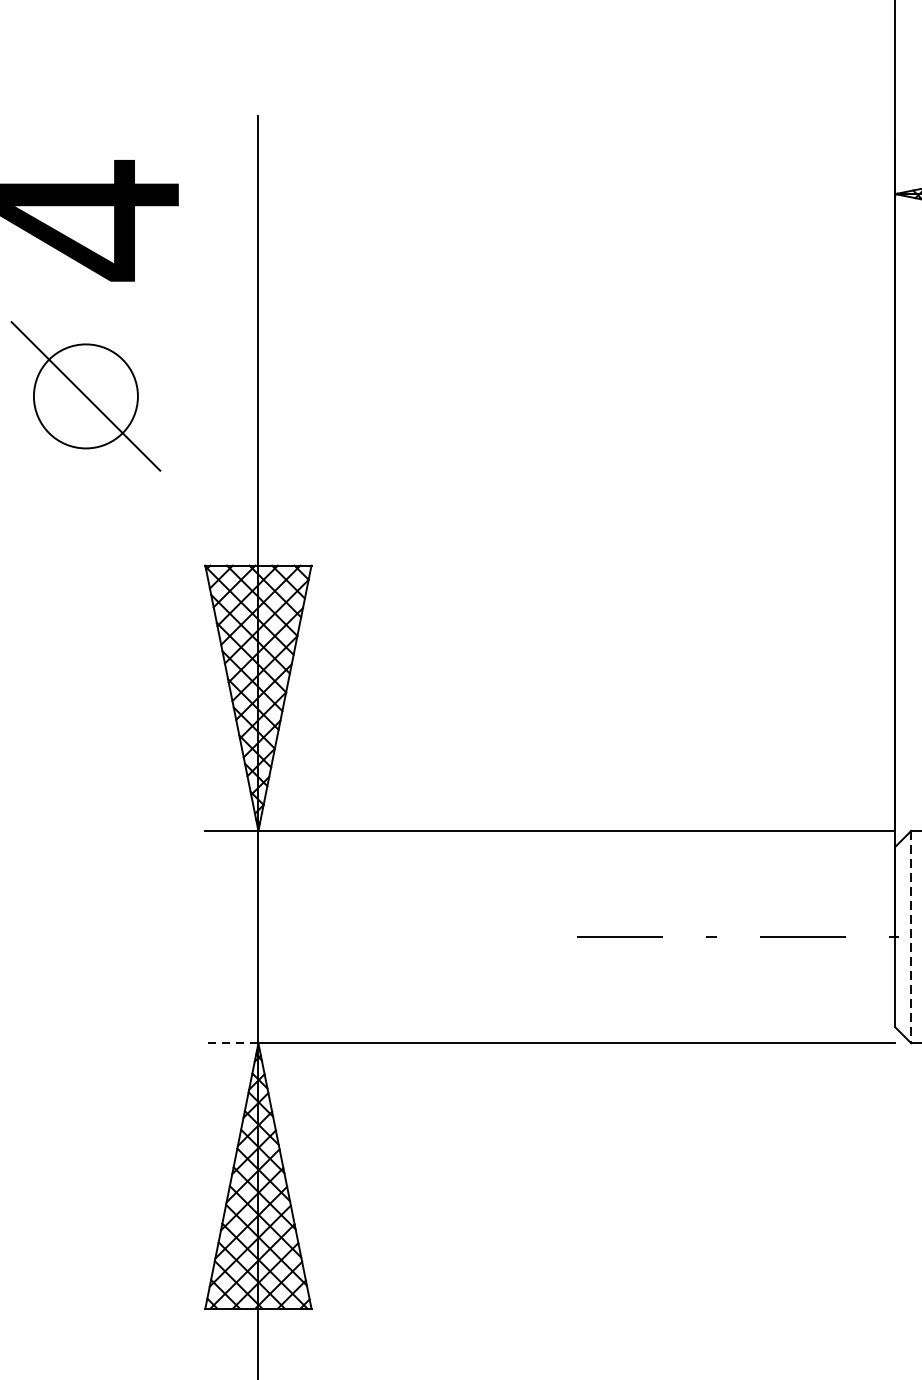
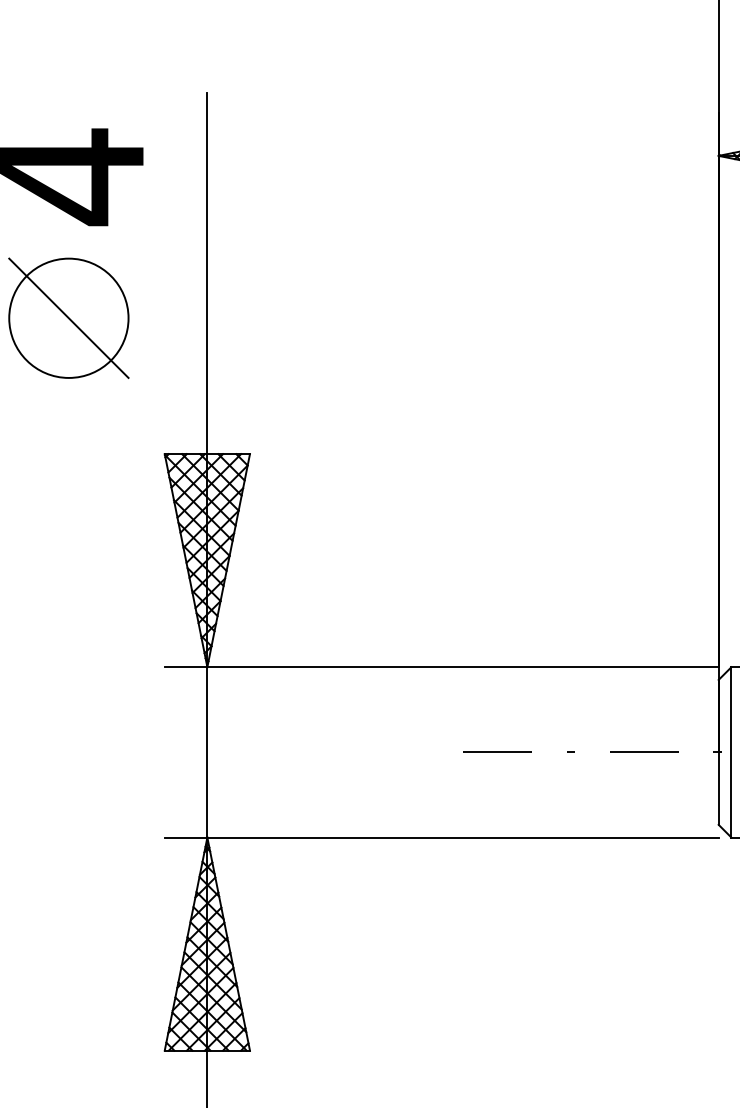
circle: (85, 395) -> (68, 317), size x1.43
line: (911, 937) -> (731, 752), dashed -> solid
line: (231, 1043) -> (185, 837), dashed -> solid

